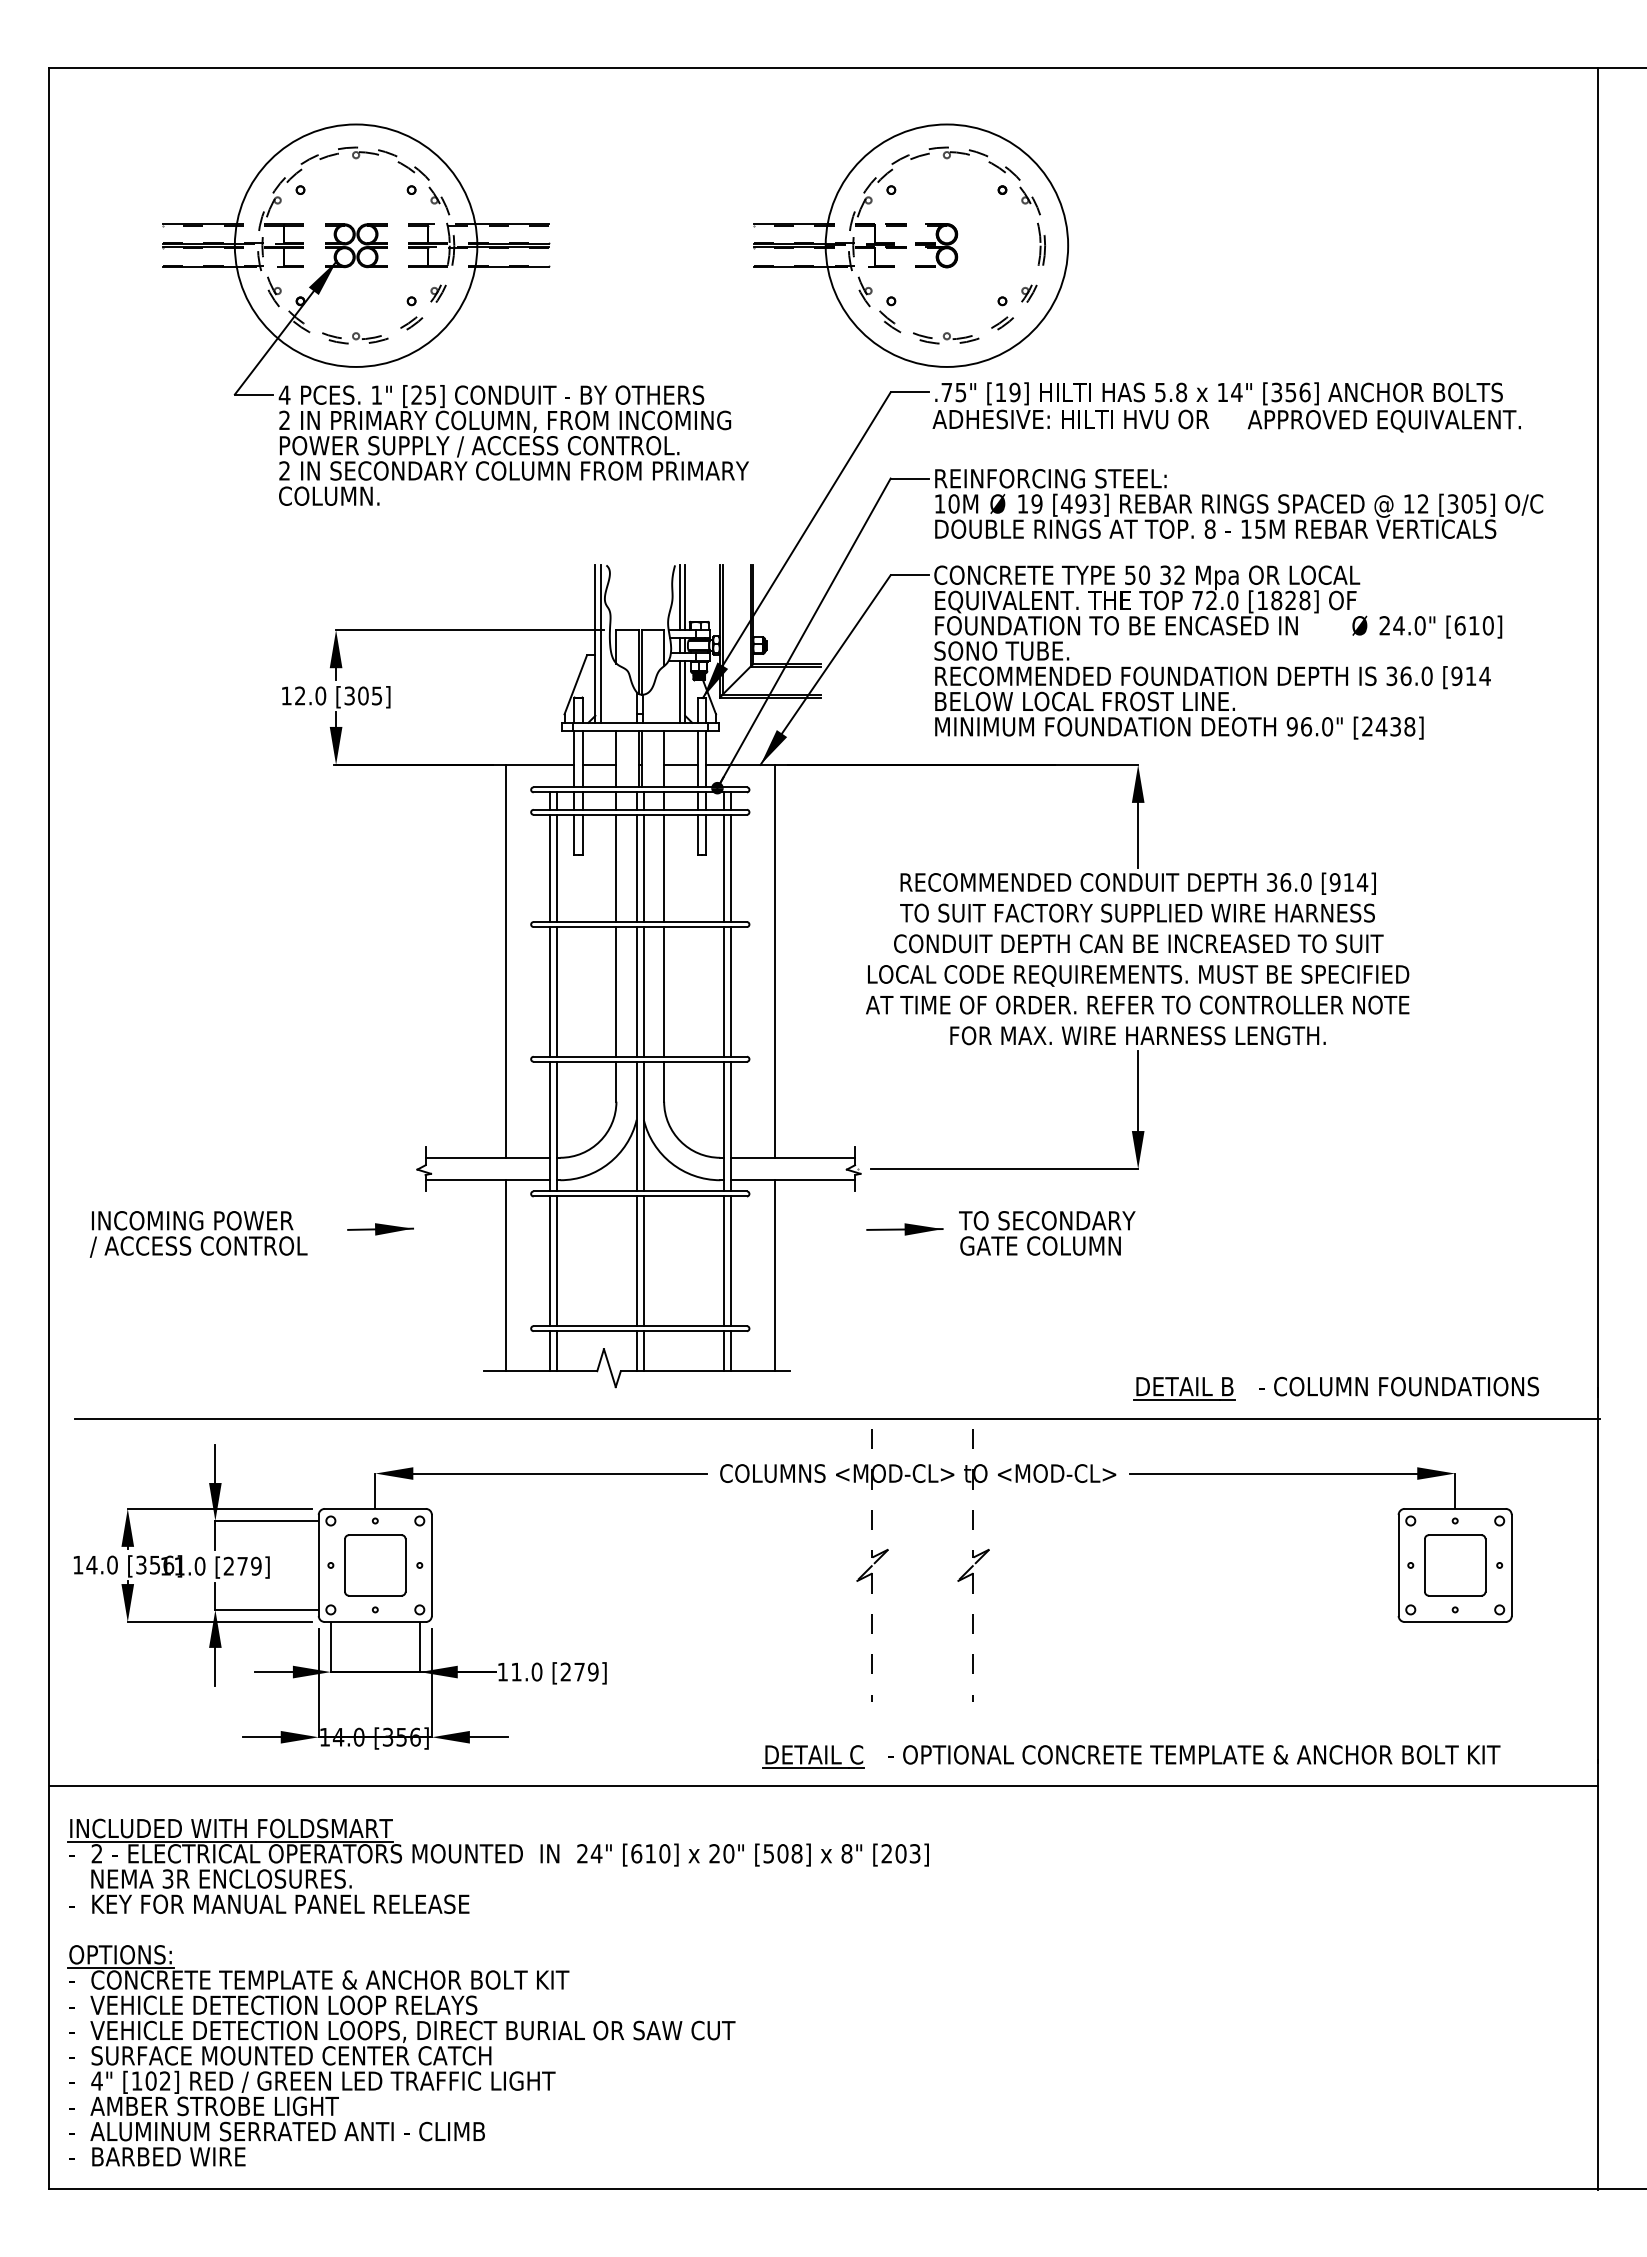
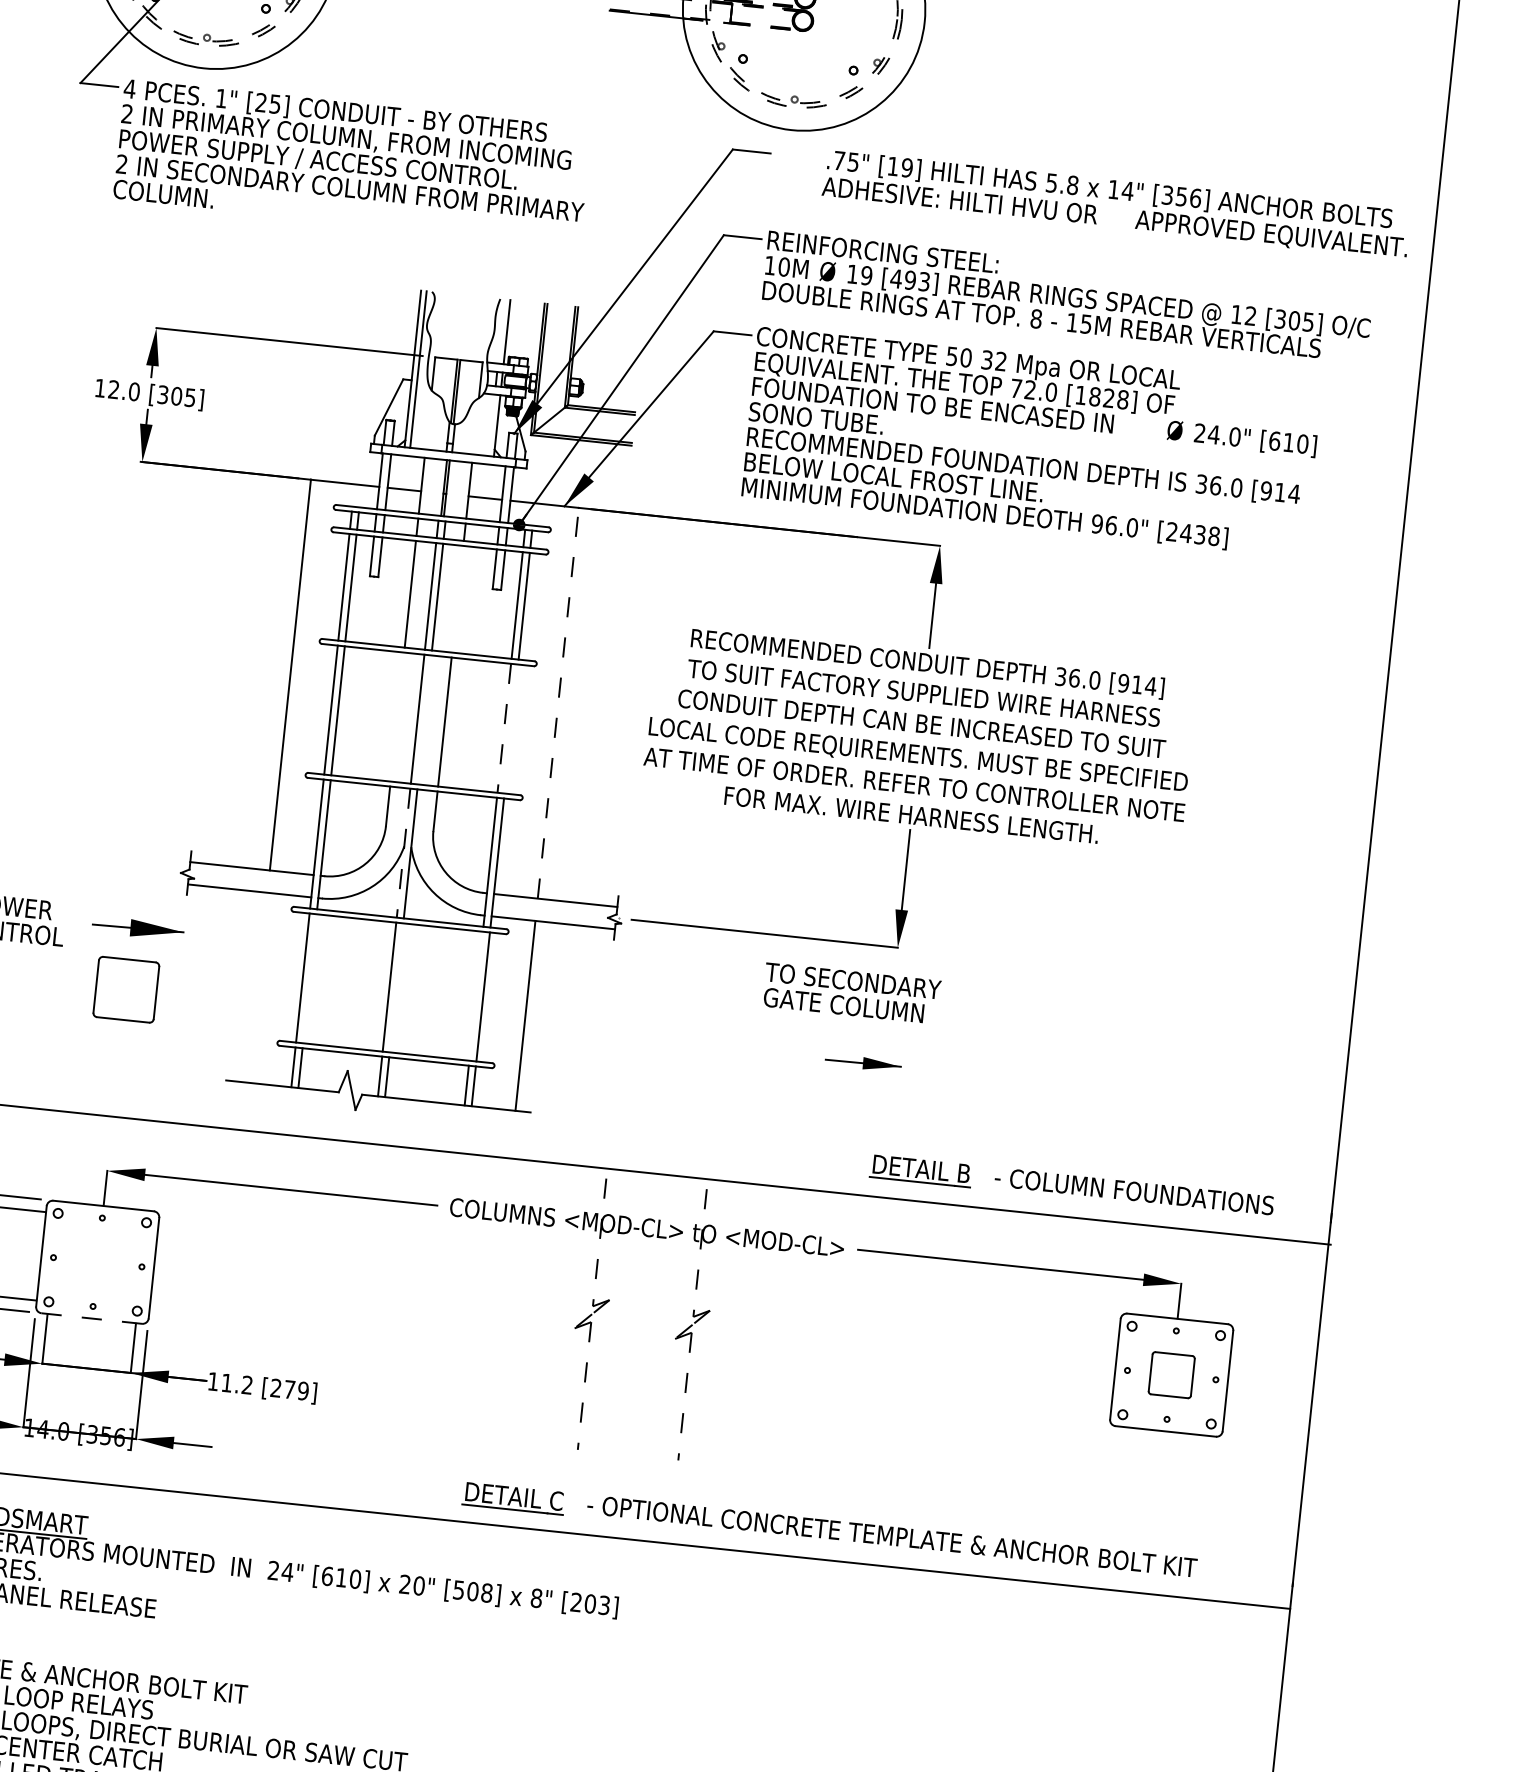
text: (1226, 407) -> (1115, 204), moved
line: (679, 597) -> (501, 331), removed
line: (679, 691) -> (491, 424), removed
line: (664, 868) -> (458, 599), removed
line: (774, 960) -> (557, 702), solid -> dashed
line: (616, 991) -> (397, 716), removed
line: (643, 991) -> (424, 719), removed
line: (723, 991) -> (503, 727), solid -> dashed
line: (730, 991) -> (510, 728), removed
line: (636, 1126) -> (403, 853), solid -> dashed
part: (380, 1229) -> (137, 928), size x1.4
part: (904, 1229) -> (862, 1063), moved
text: (1047, 1233) -> (852, 993), moved
line: (556, 1261) -> (309, 978), removed
line: (643, 1261) -> (396, 988), removed
line: (723, 1261) -> (475, 996), removed
line: (505, 1275) -> (257, 987), removed
part: (375, 1565) -> (126, 989), moved
part: (1455, 1565) -> (1171, 1375), size x0.7
line: (375, 1622) -> (91, 1319), solid -> dashed
text: (536, 1671) -> (246, 1384), 11.0 -> 11.2

